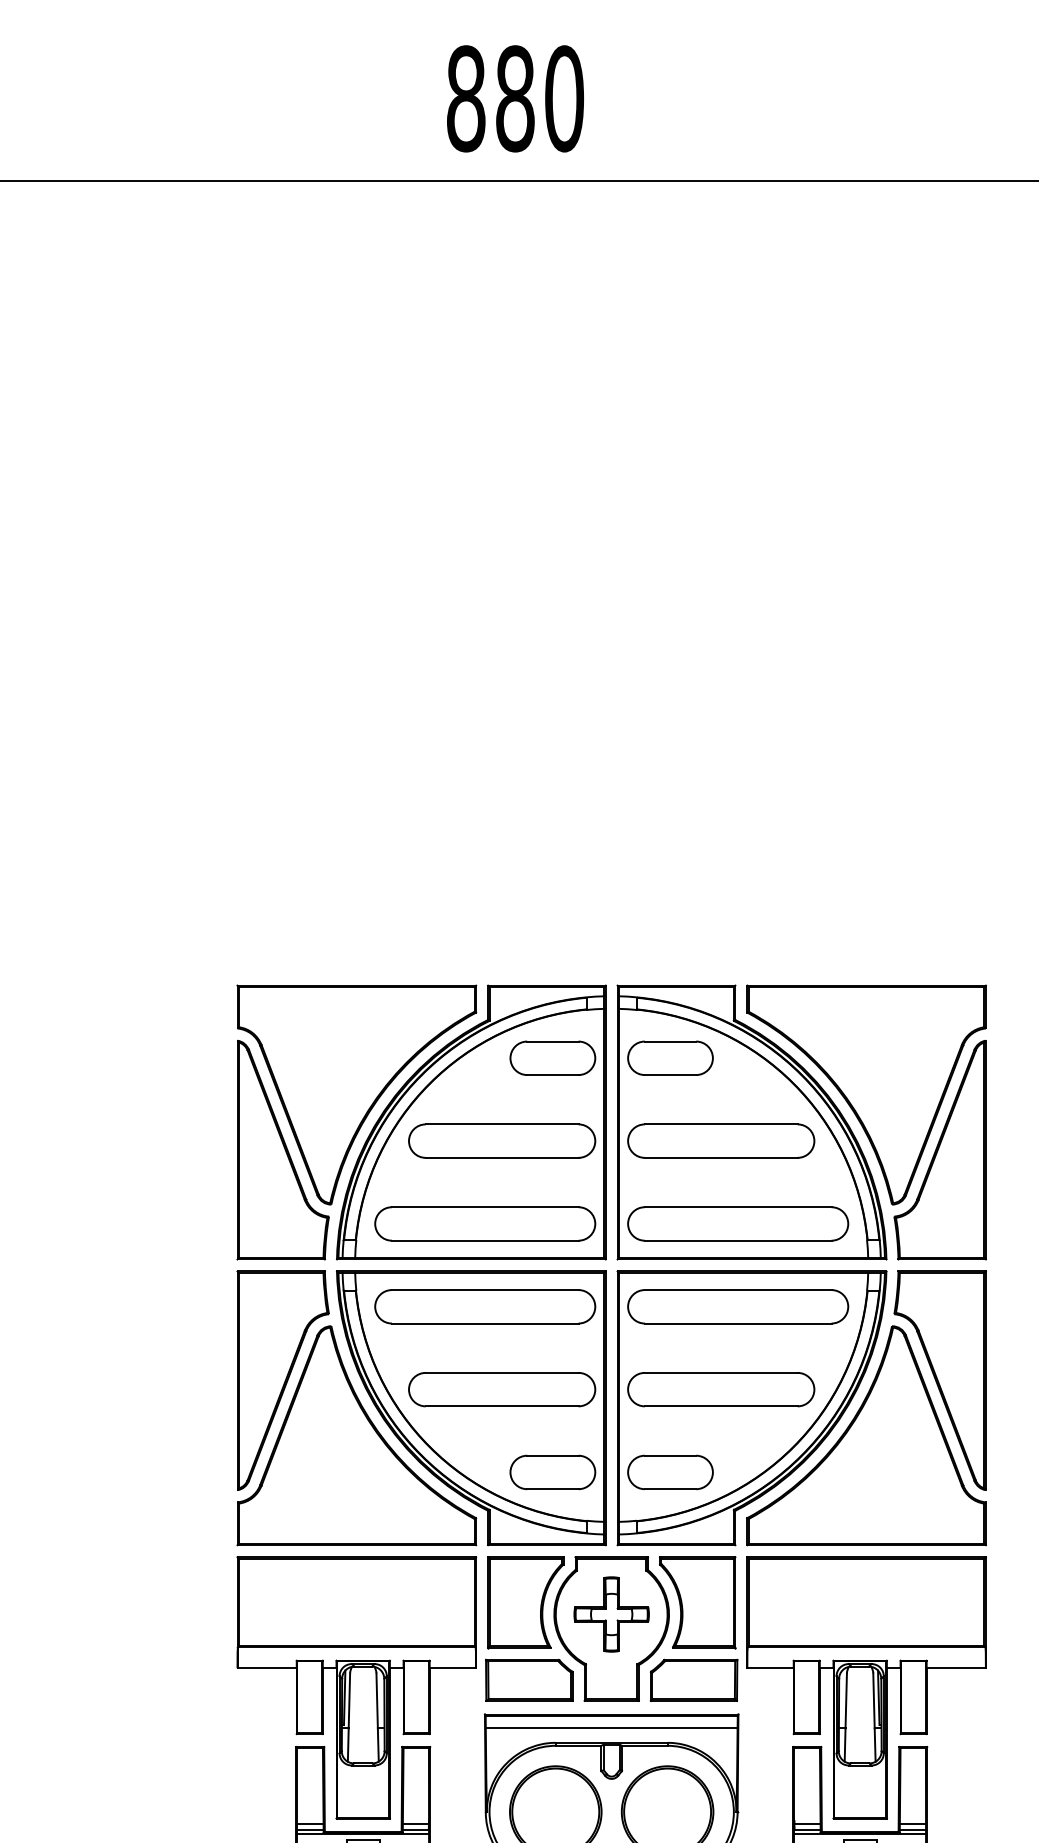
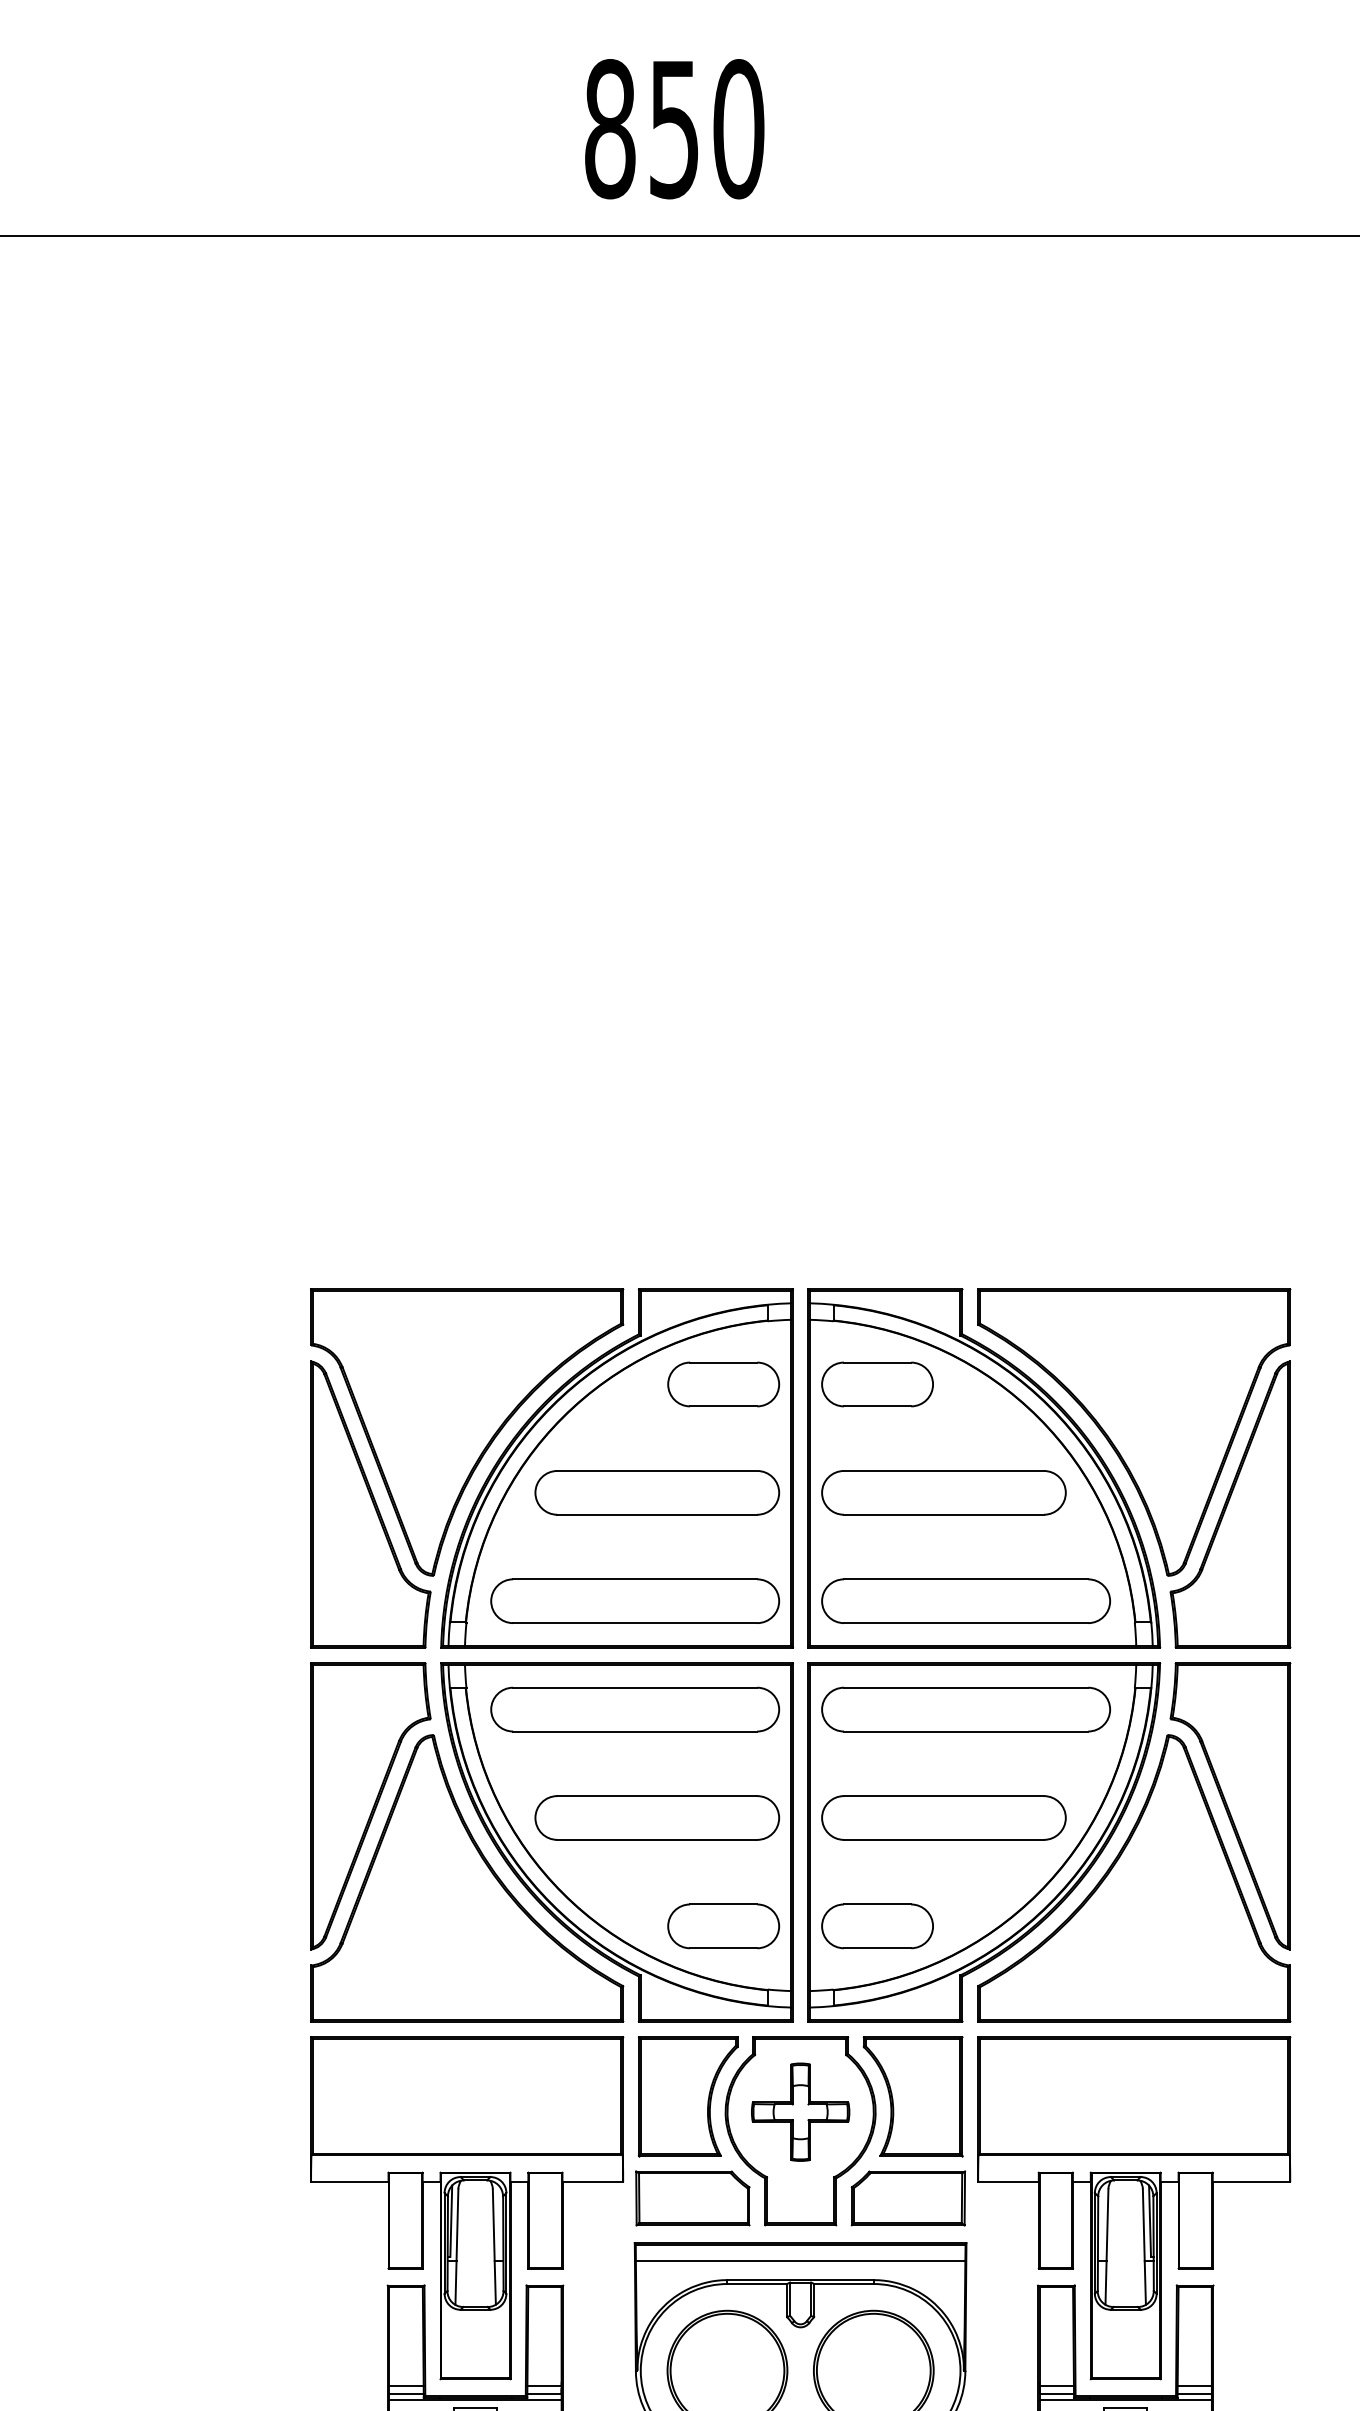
text: (515, 99) -> (674, 129), 880 -> 850

